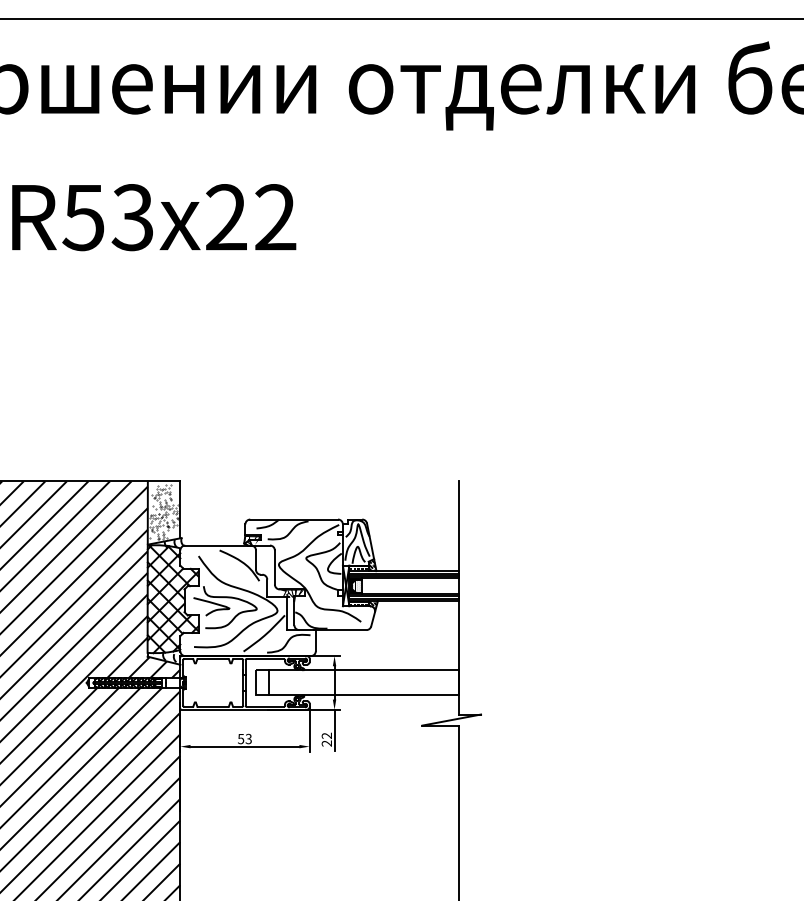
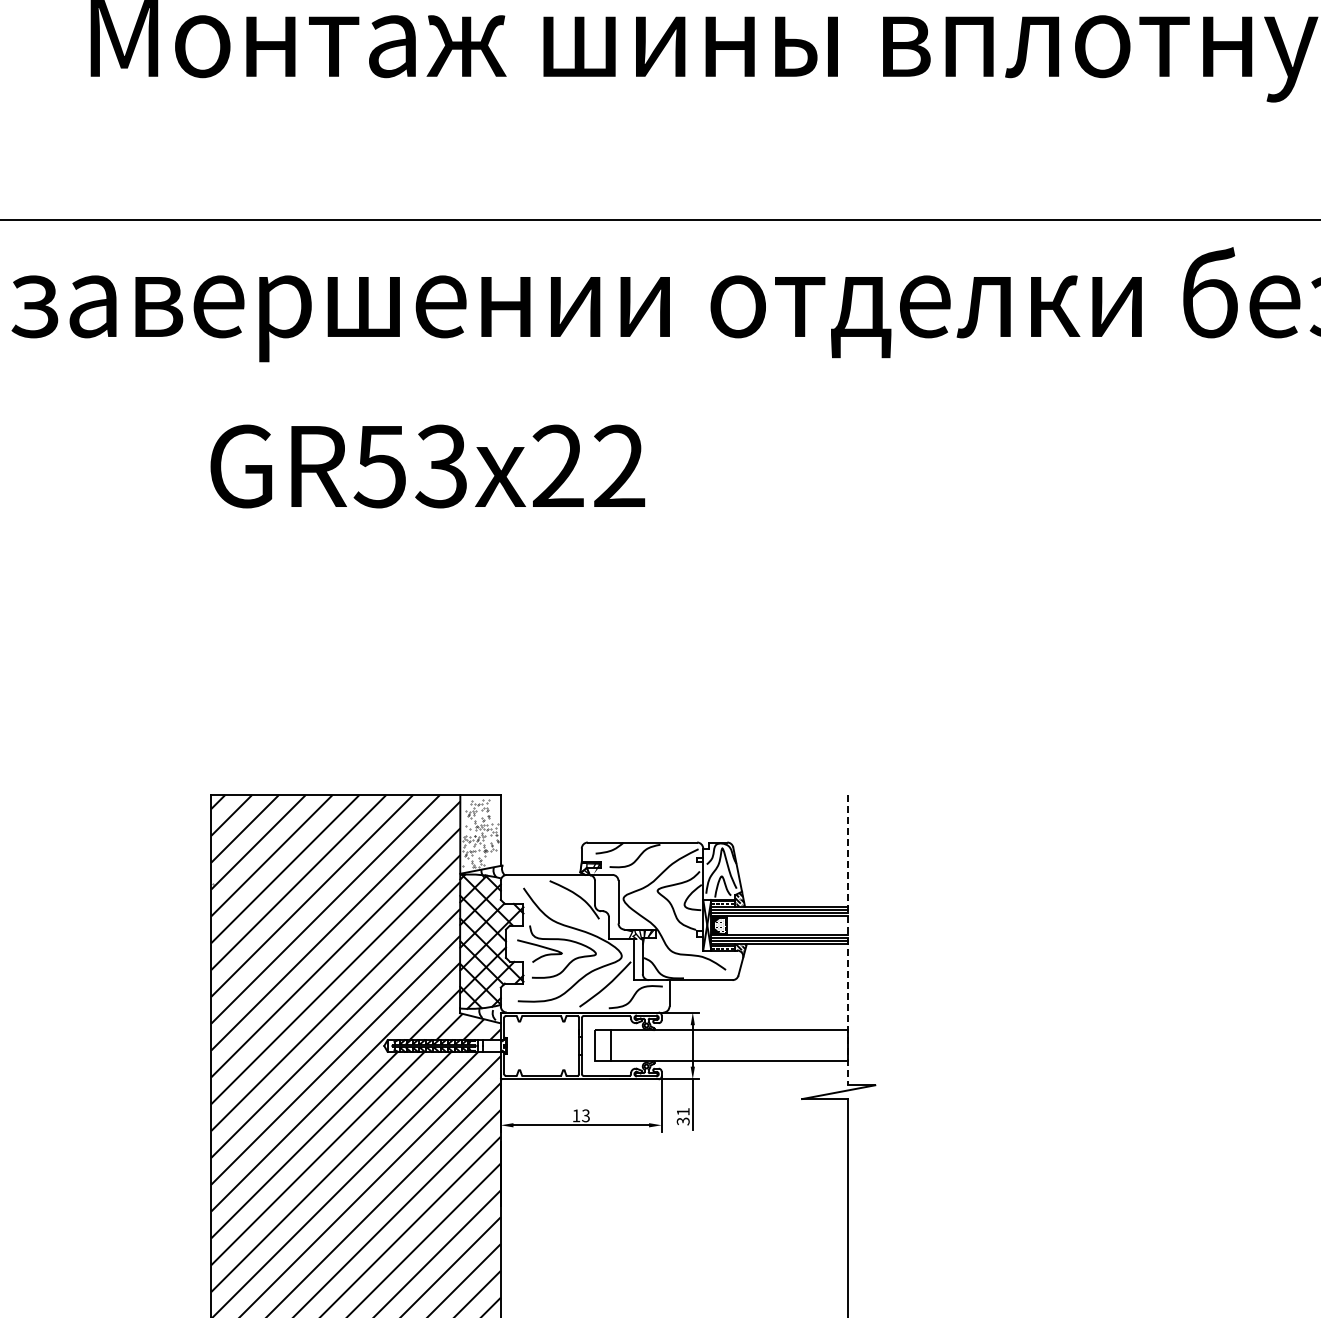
line: (459, 598) -> (848, 940), solid -> dashed
text: (241, 738) -> (576, 1115), 53 -> 13
text: (326, 739) -> (682, 1116), 22 -> 31

